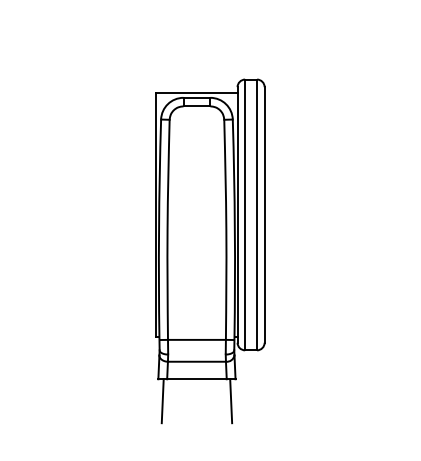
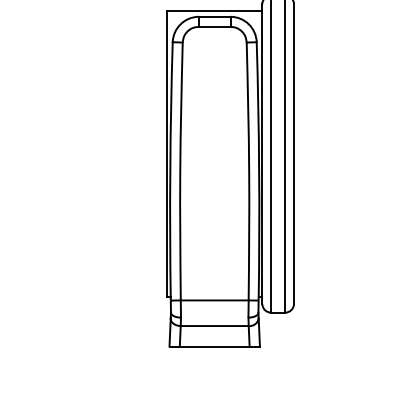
line: (162, 401) -> (174, 372), removed
line: (231, 401) -> (255, 372), removed

